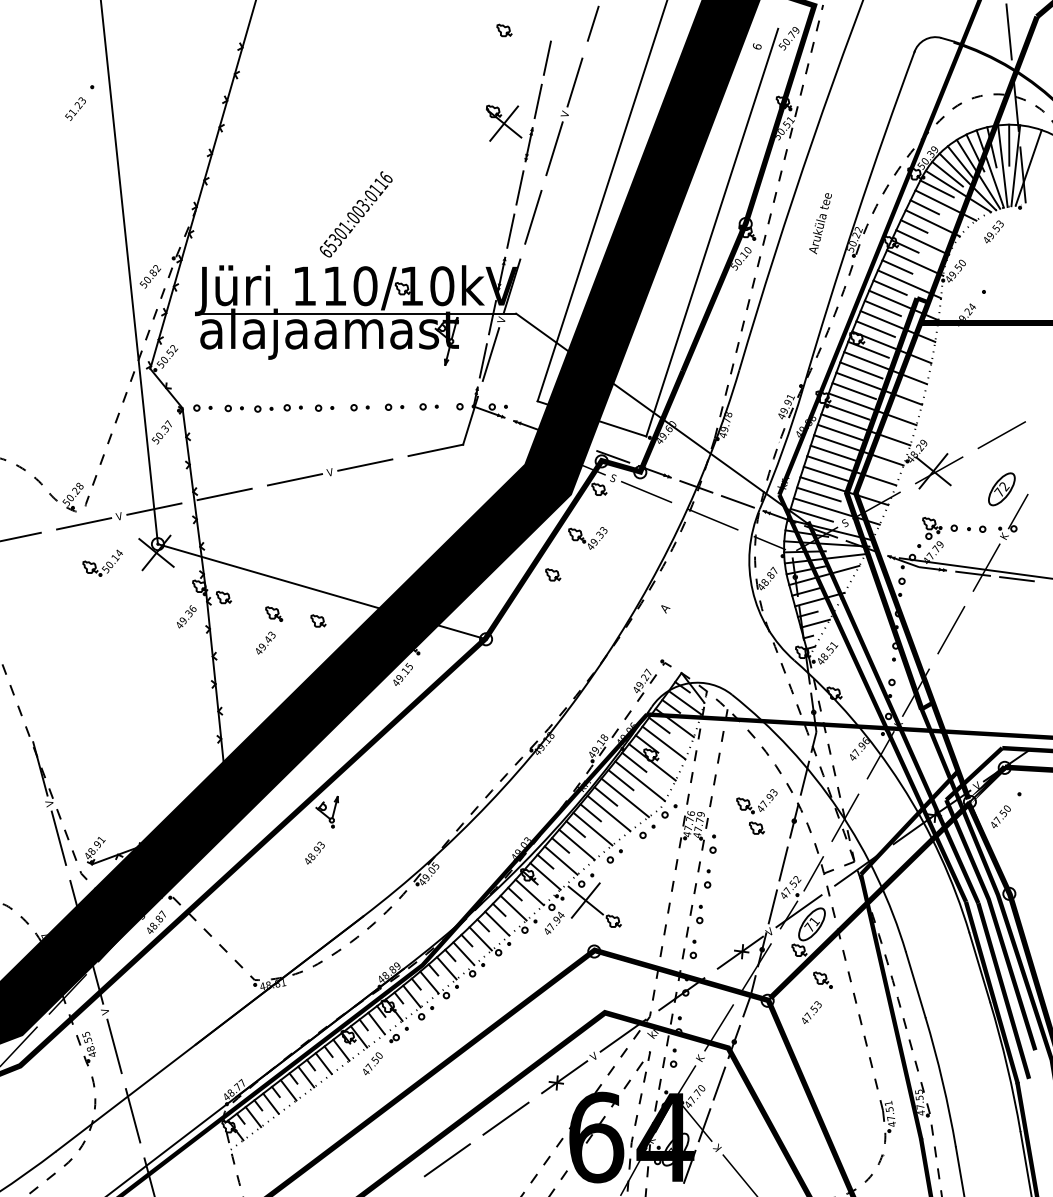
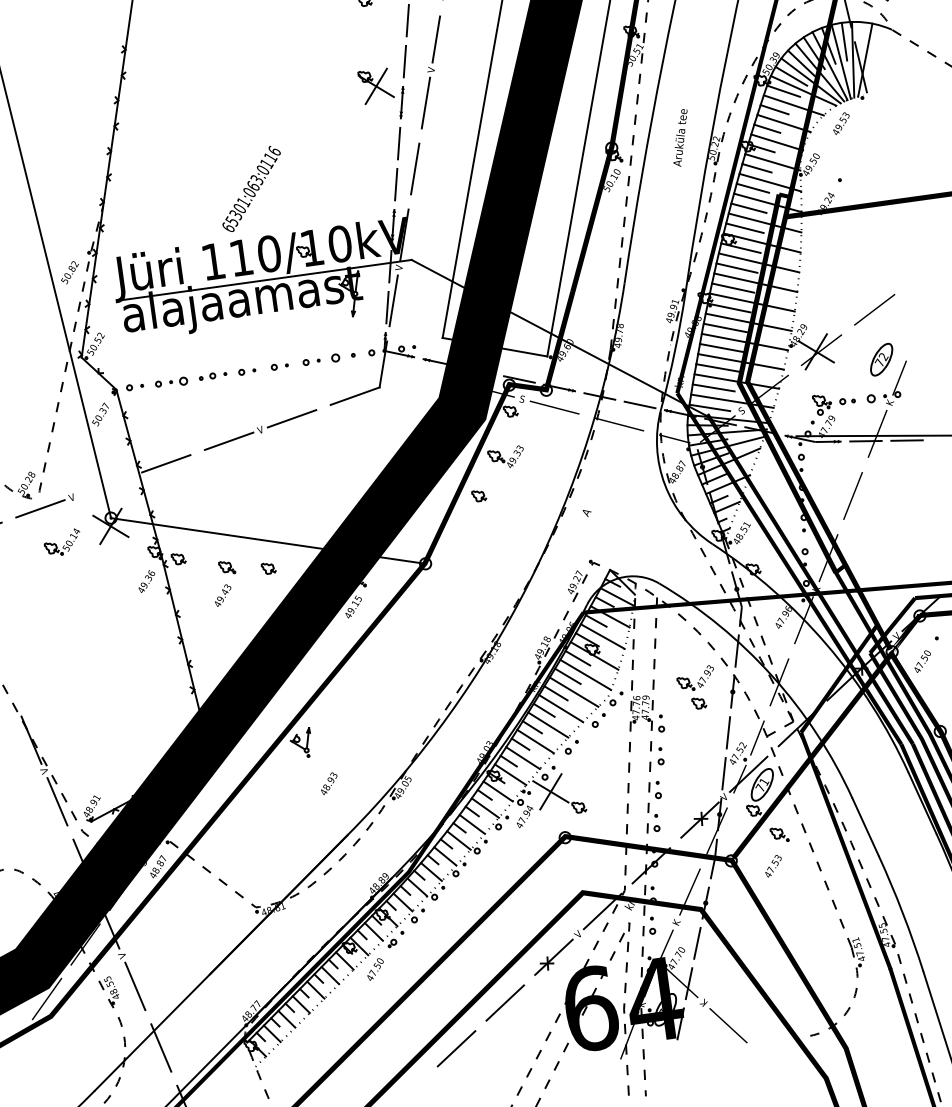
text: (358, 210) -> (253, 185), 65301:003:0116 -> 65301:063:0116
part: (428, 406) -> (342, 356), size x1.4
part: (263, 408) -> (191, 379), size x1.4
line: (154, 508) -> (103, 485), removed
part: (976, 528) -> (863, 399), size x1.4
text: (314, 852) -> (328, 783), moved

